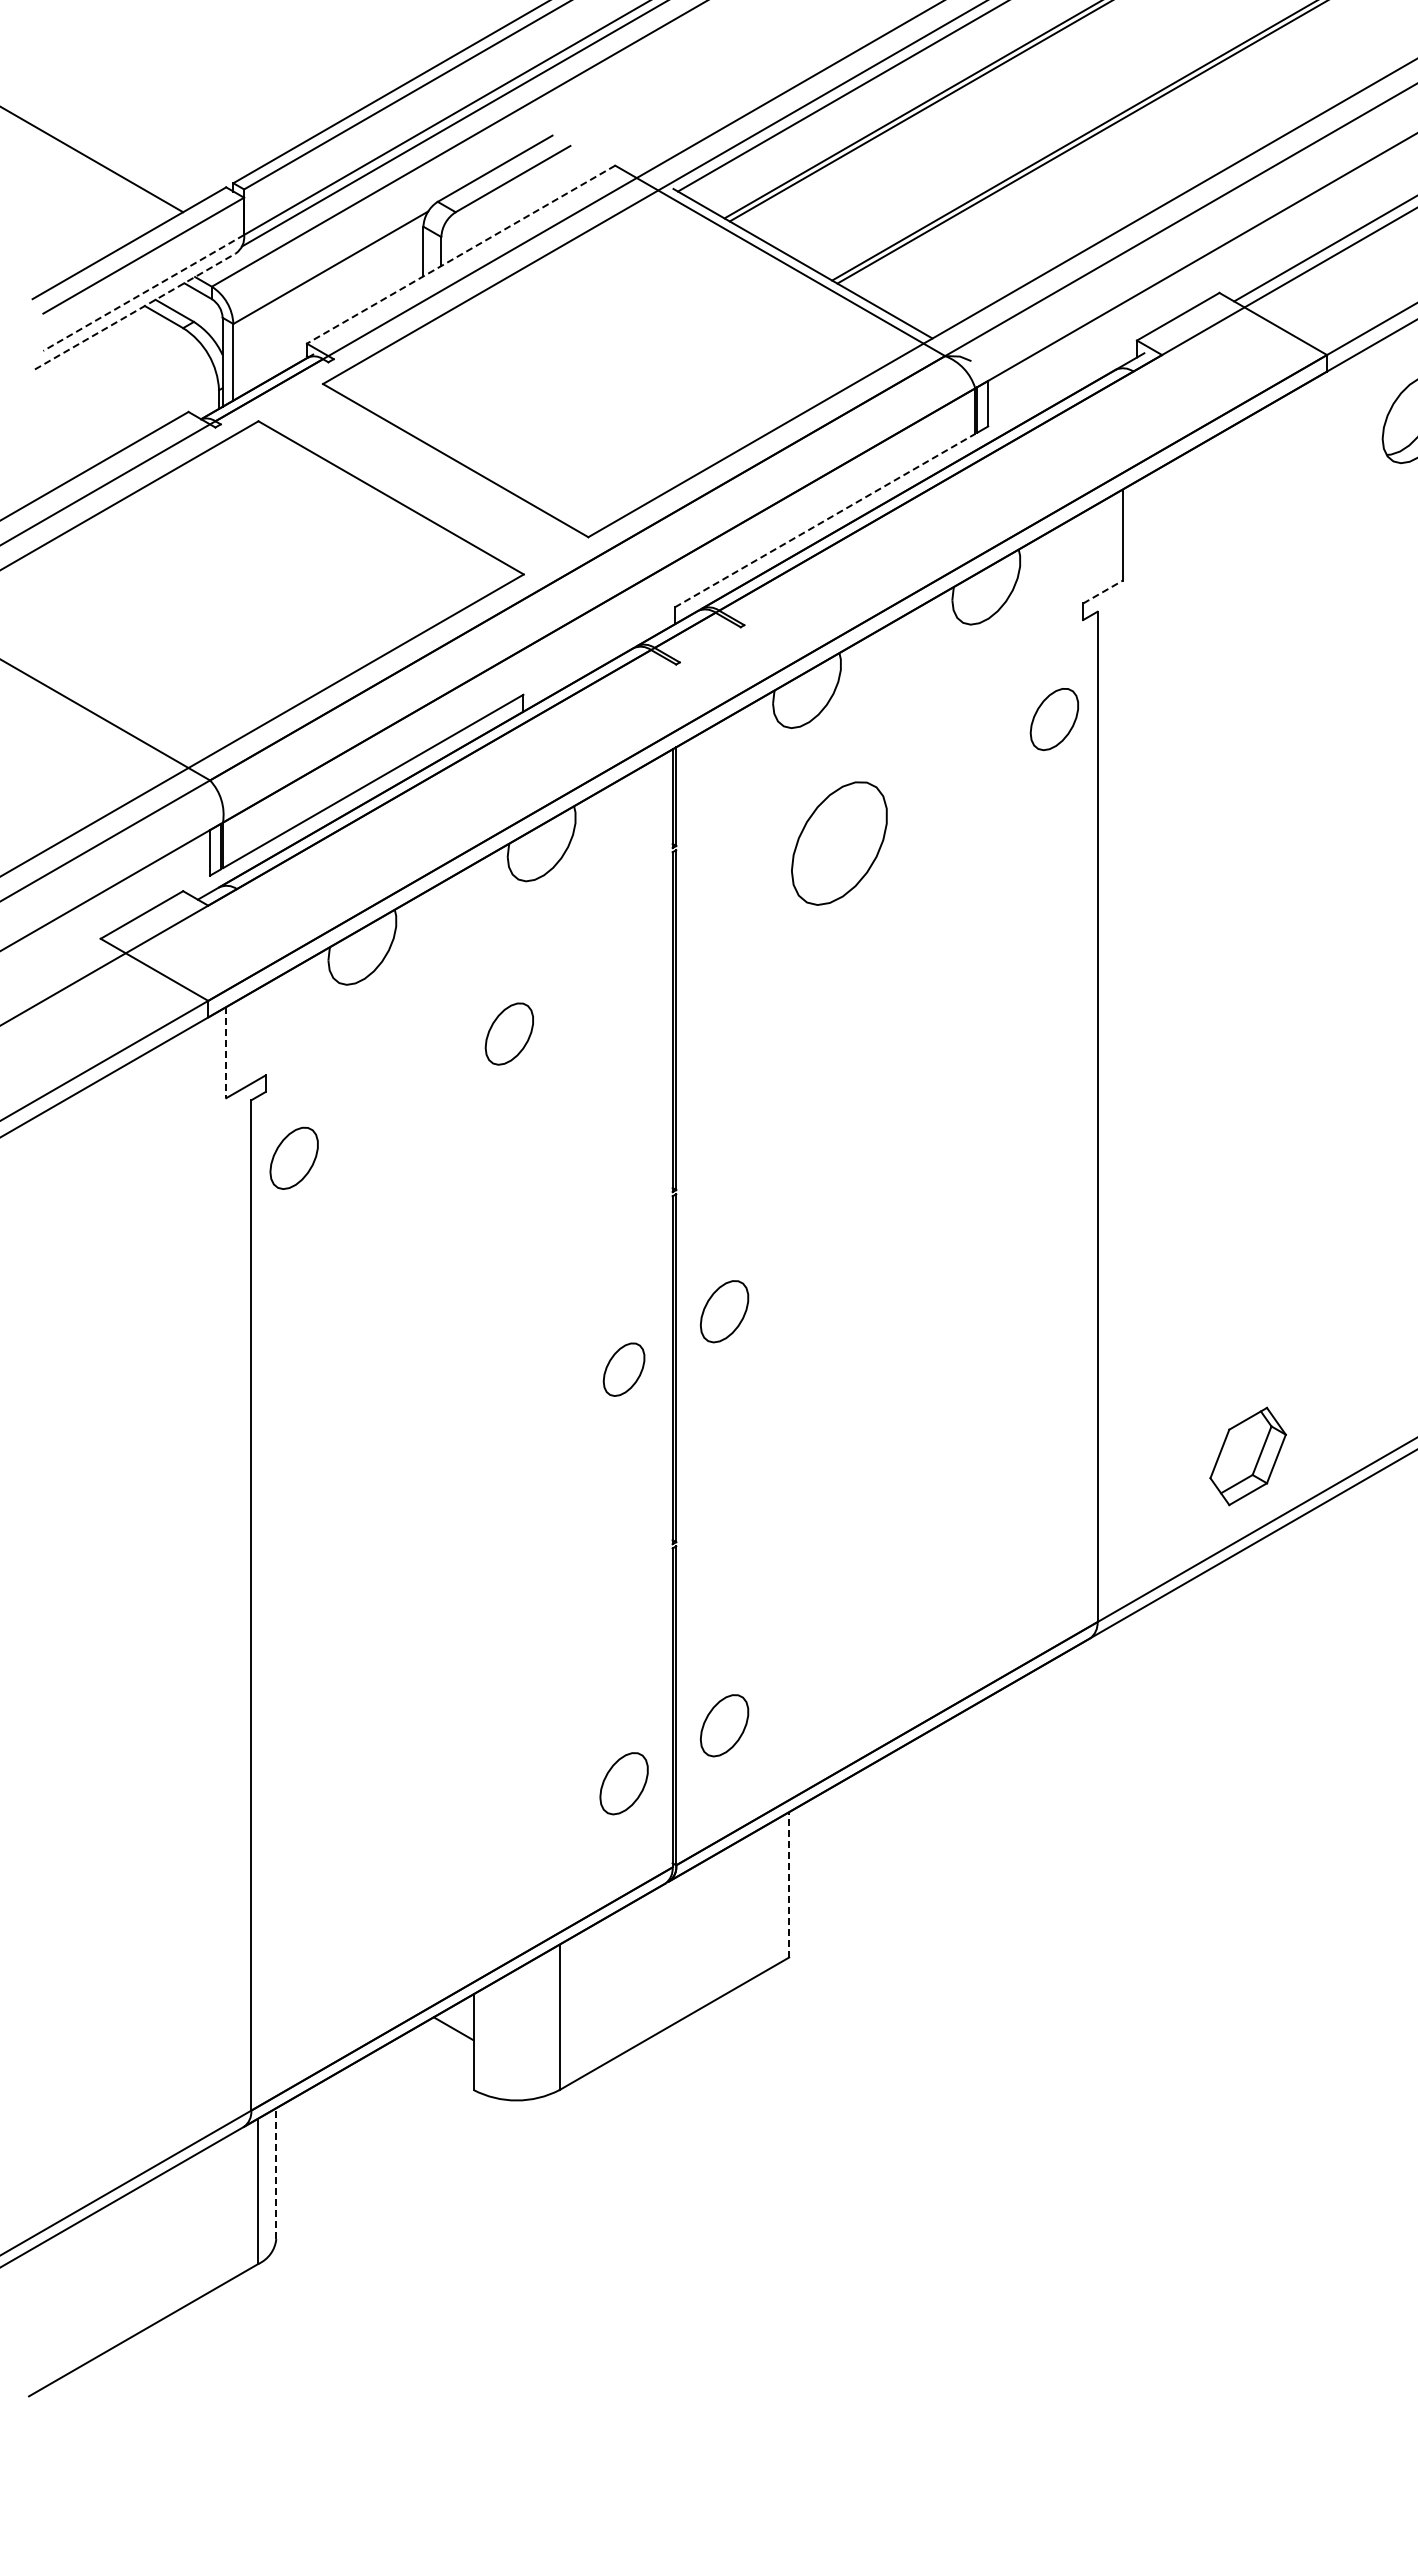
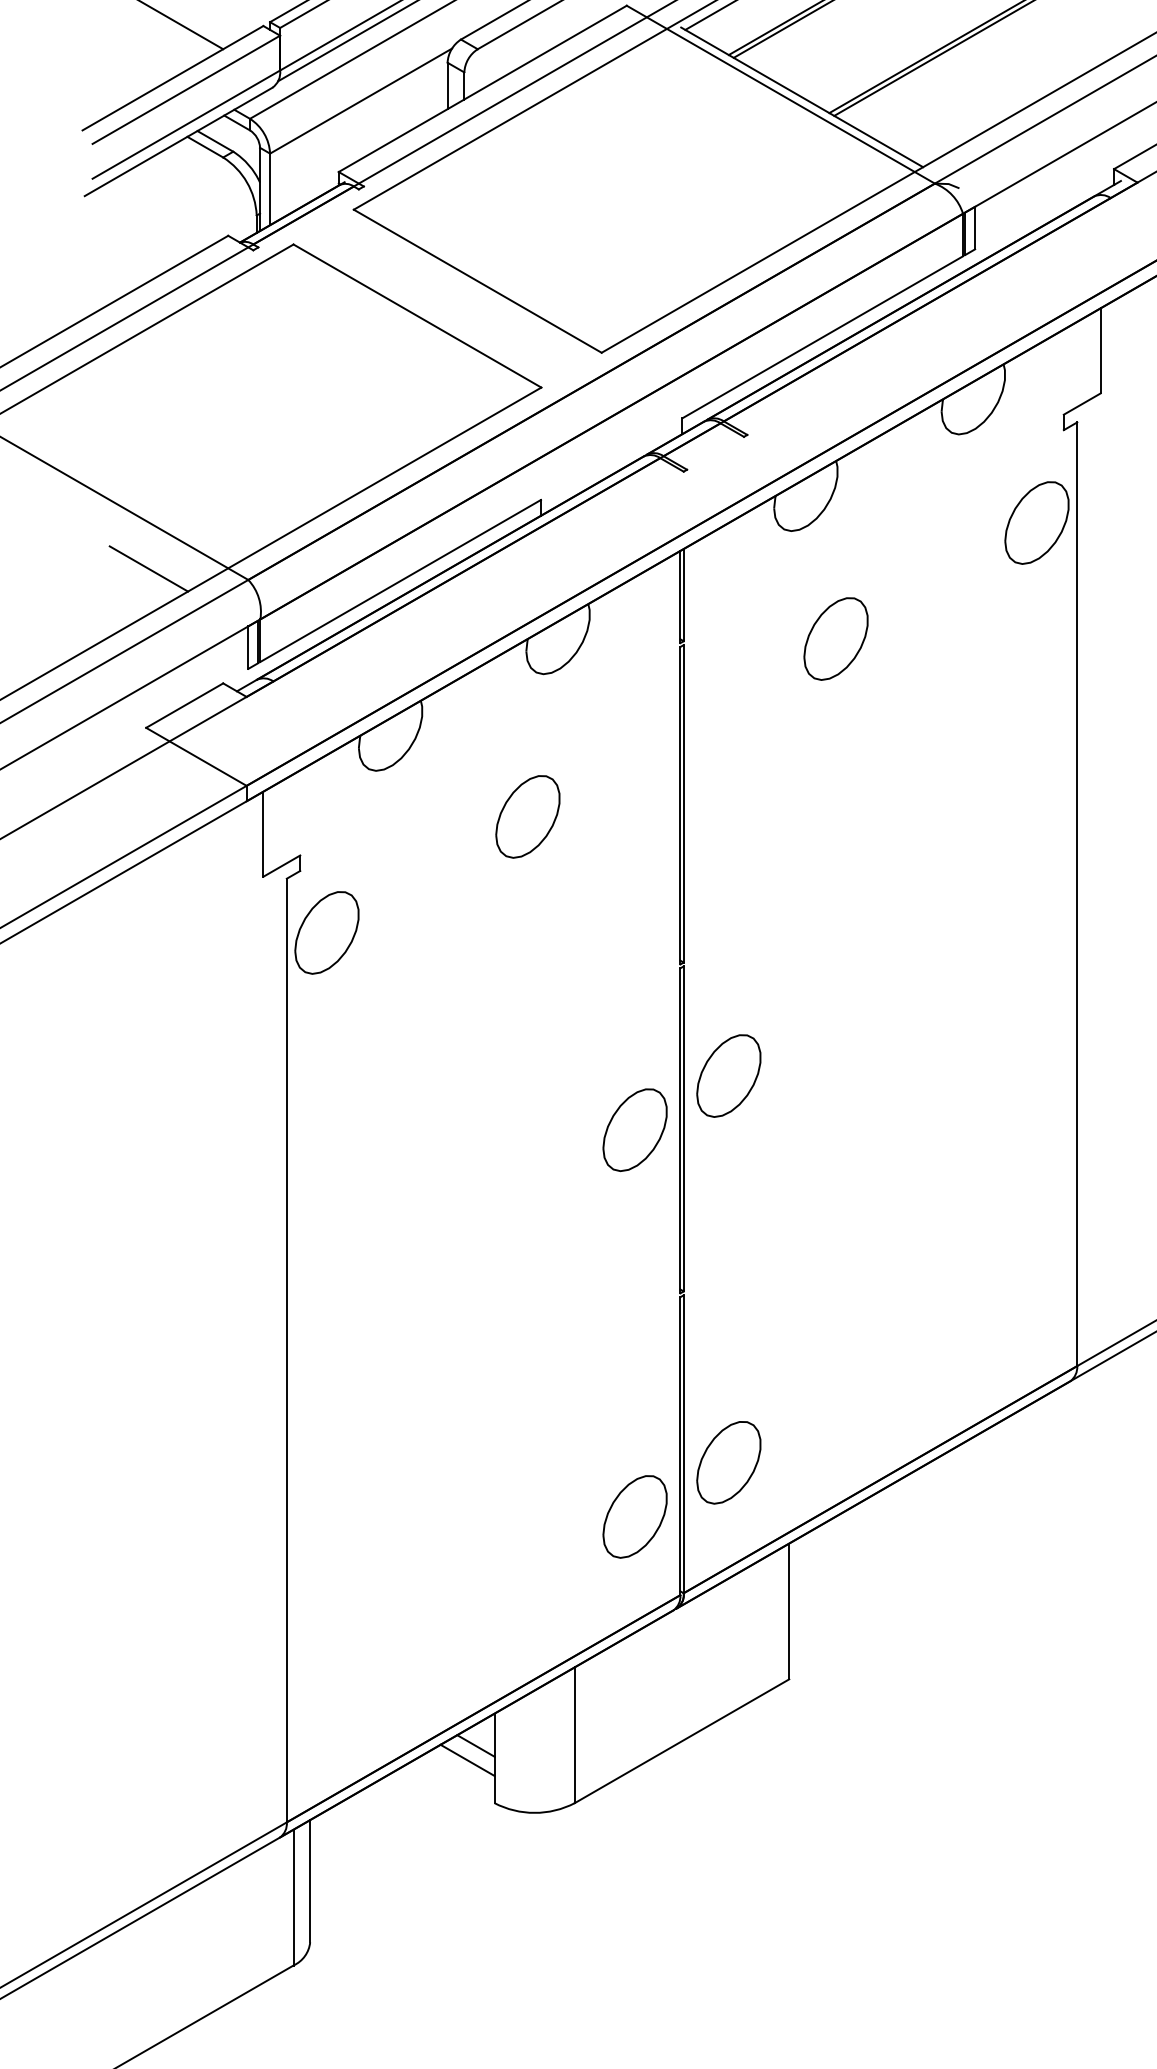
line: (460, 254) -> (482, 88), dashed -> solid
line: (143, 292) -> (186, 124), dashed -> solid
line: (135, 311) -> (178, 141), dashed -> solid
line: (825, 520) -> (823, 337), dashed -> solid
line: (1102, 592) -> (1081, 404), dashed -> solid
part: (1054, 719) -> (1037, 523), size x1.43
line: (103, 768) -> (148, 568), added
part: (838, 843) -> (835, 638), size x0.71
part: (509, 1033) -> (527, 816), size x1.43
line: (226, 1052) -> (263, 834), dashed -> solid
part: (293, 1158) -> (326, 933), size x1.43
part: (724, 1311) -> (728, 1075), size x1.43
part: (623, 1369) -> (634, 1130), size x1.67
part: (724, 1725) -> (728, 1462), size x1.43
part: (623, 1783) -> (634, 1516), size x1.43
line: (789, 1884) -> (789, 1611), dashed -> solid
line: (444, 2043) -> (467, 1759), added
line: (276, 2173) -> (310, 1881), dashed -> solid

